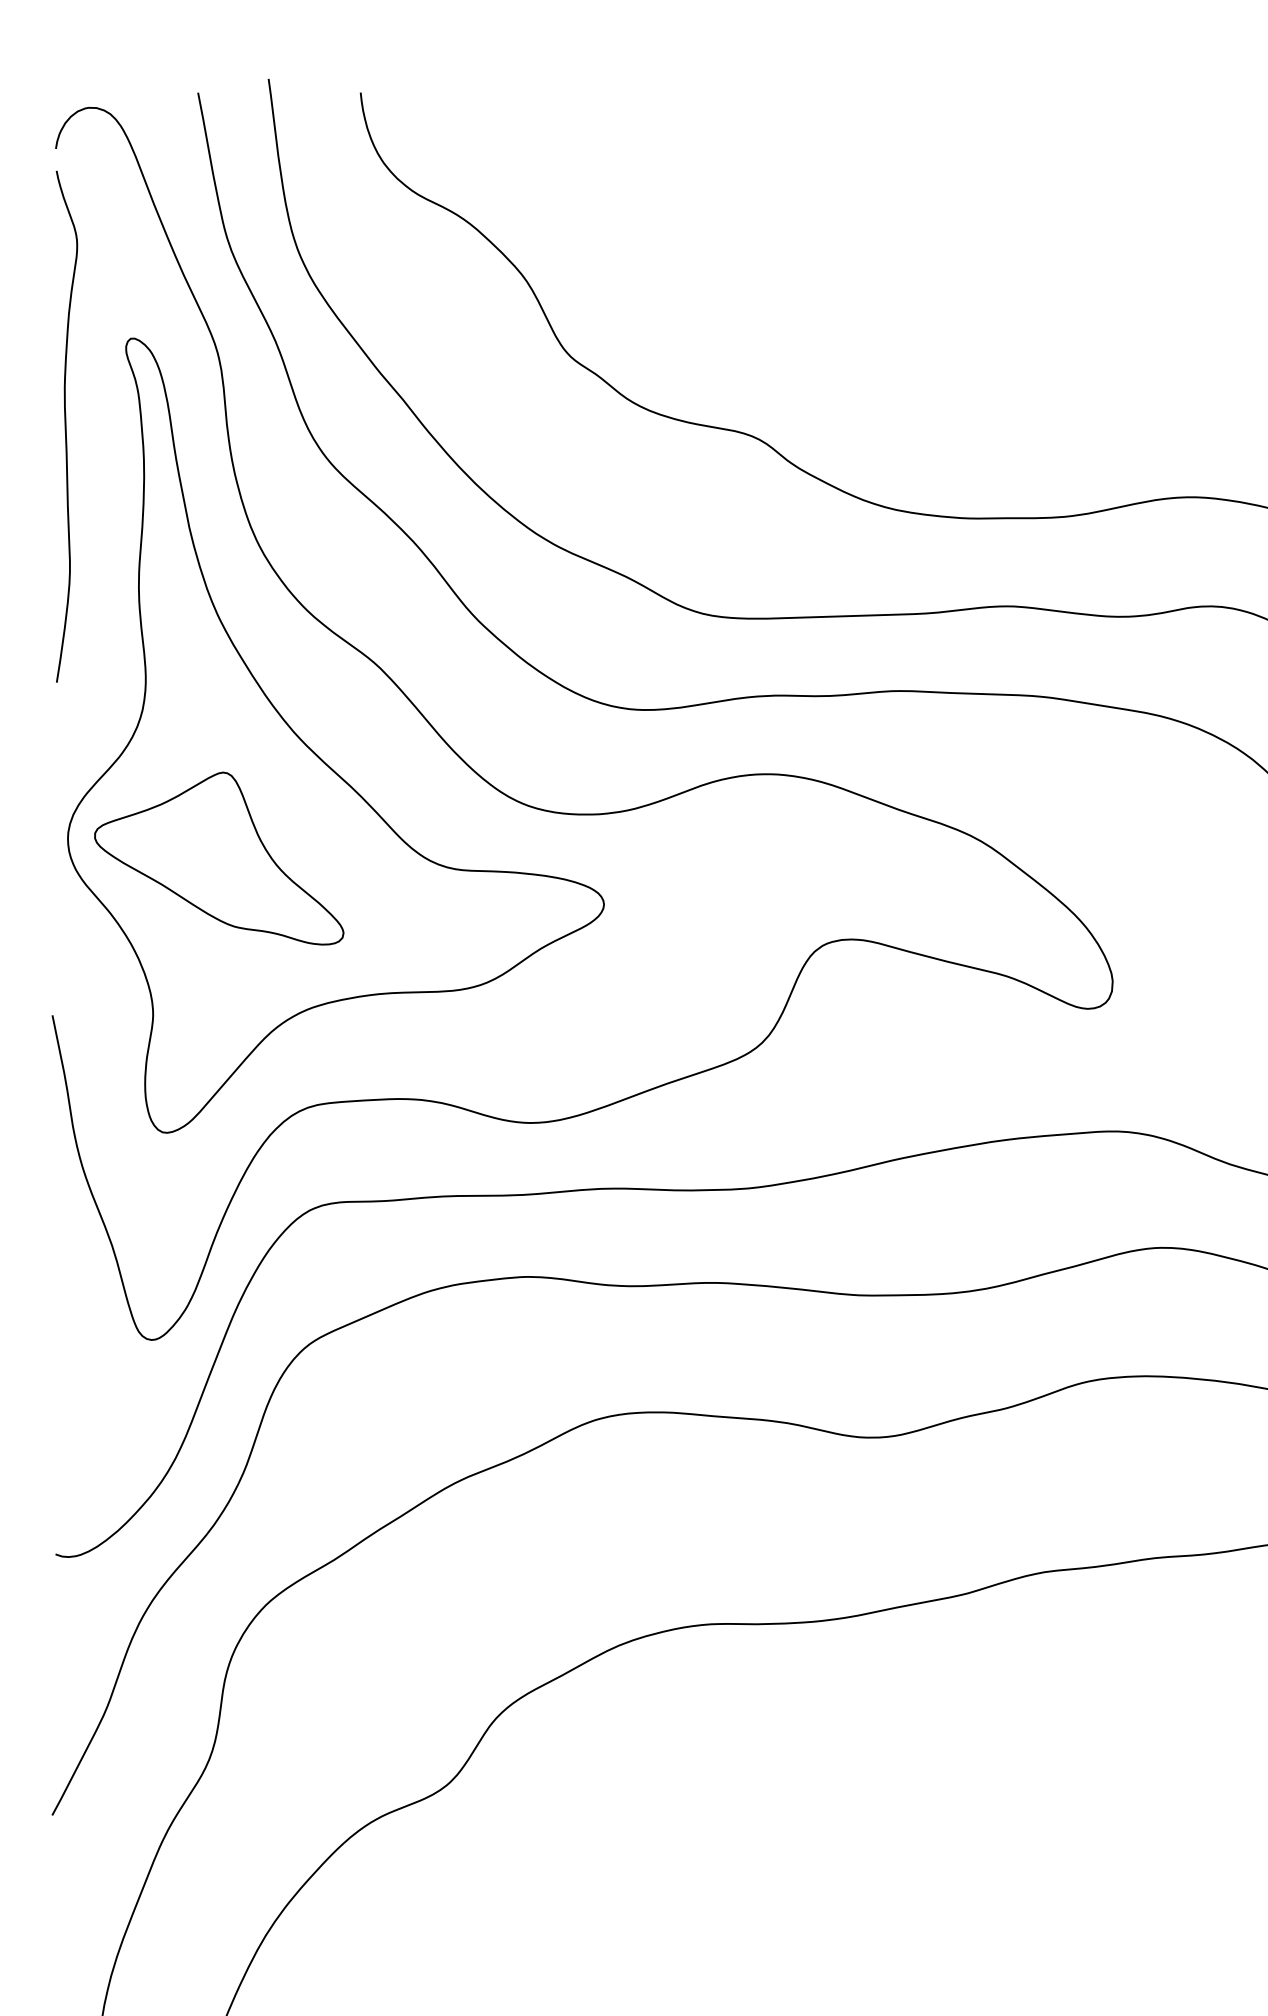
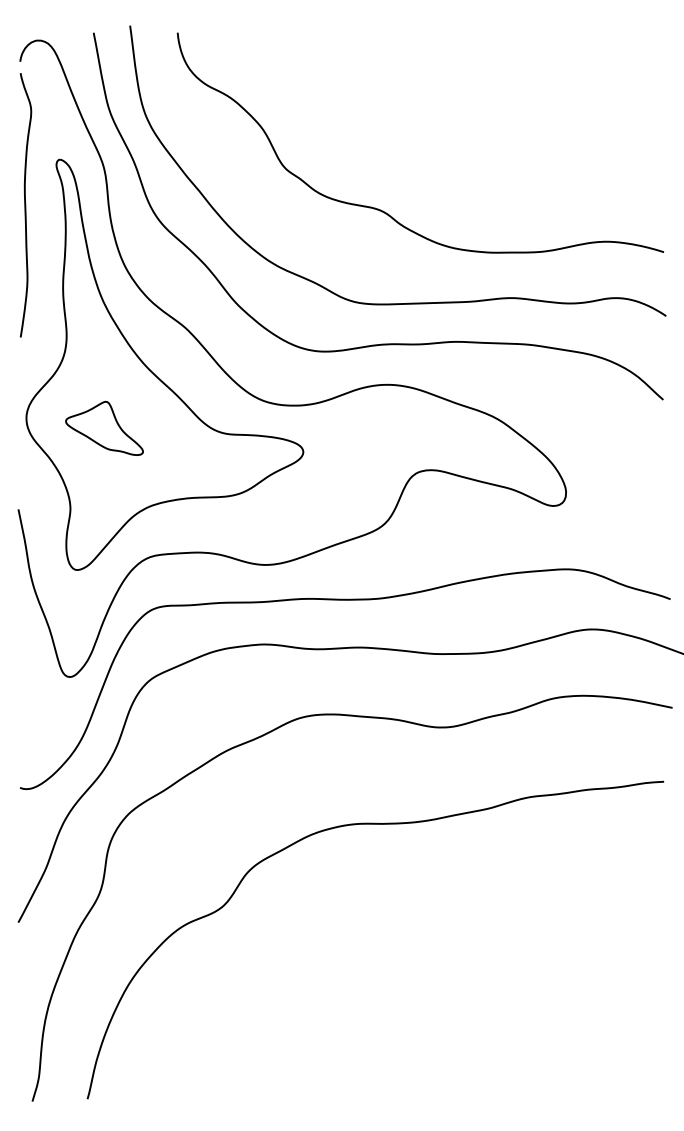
part: (219, 858) -> (104, 428), size x0.6

